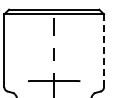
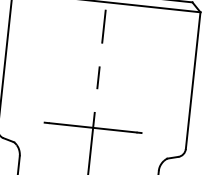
line: (104, 50) -> (194, 80), dashed -> solid

